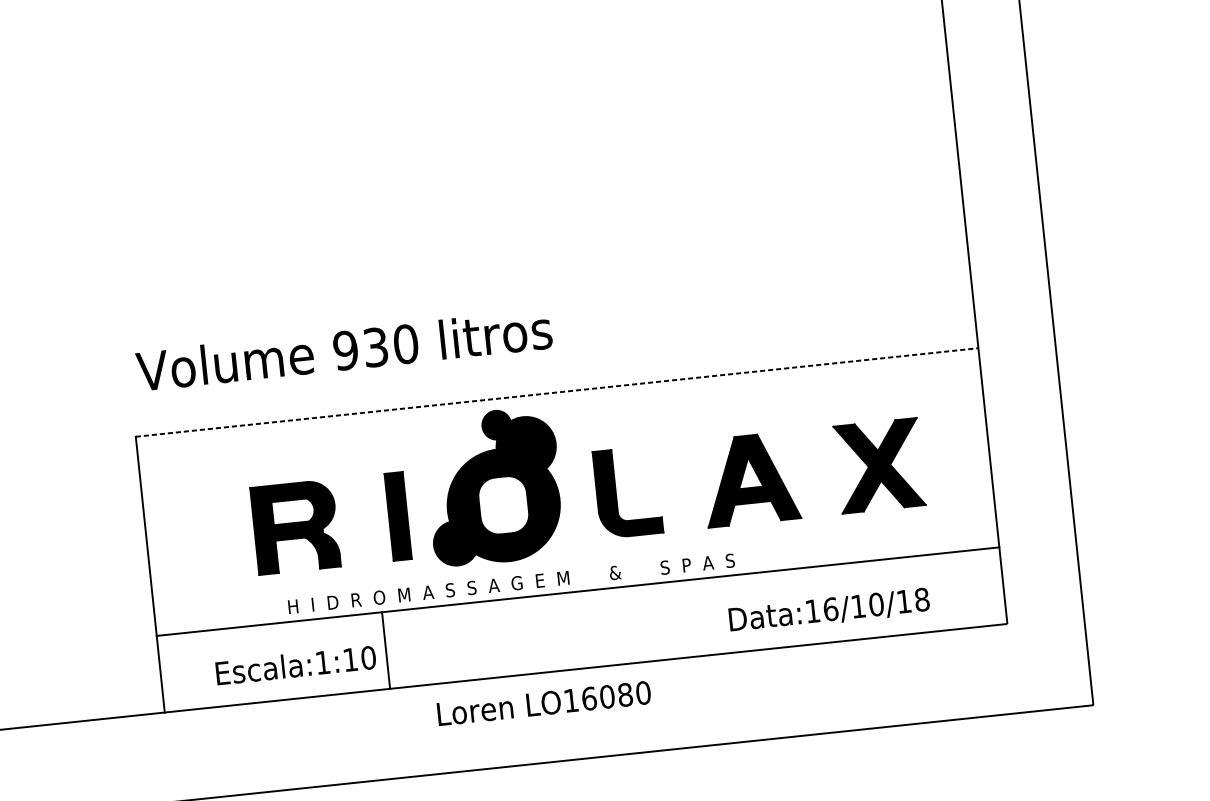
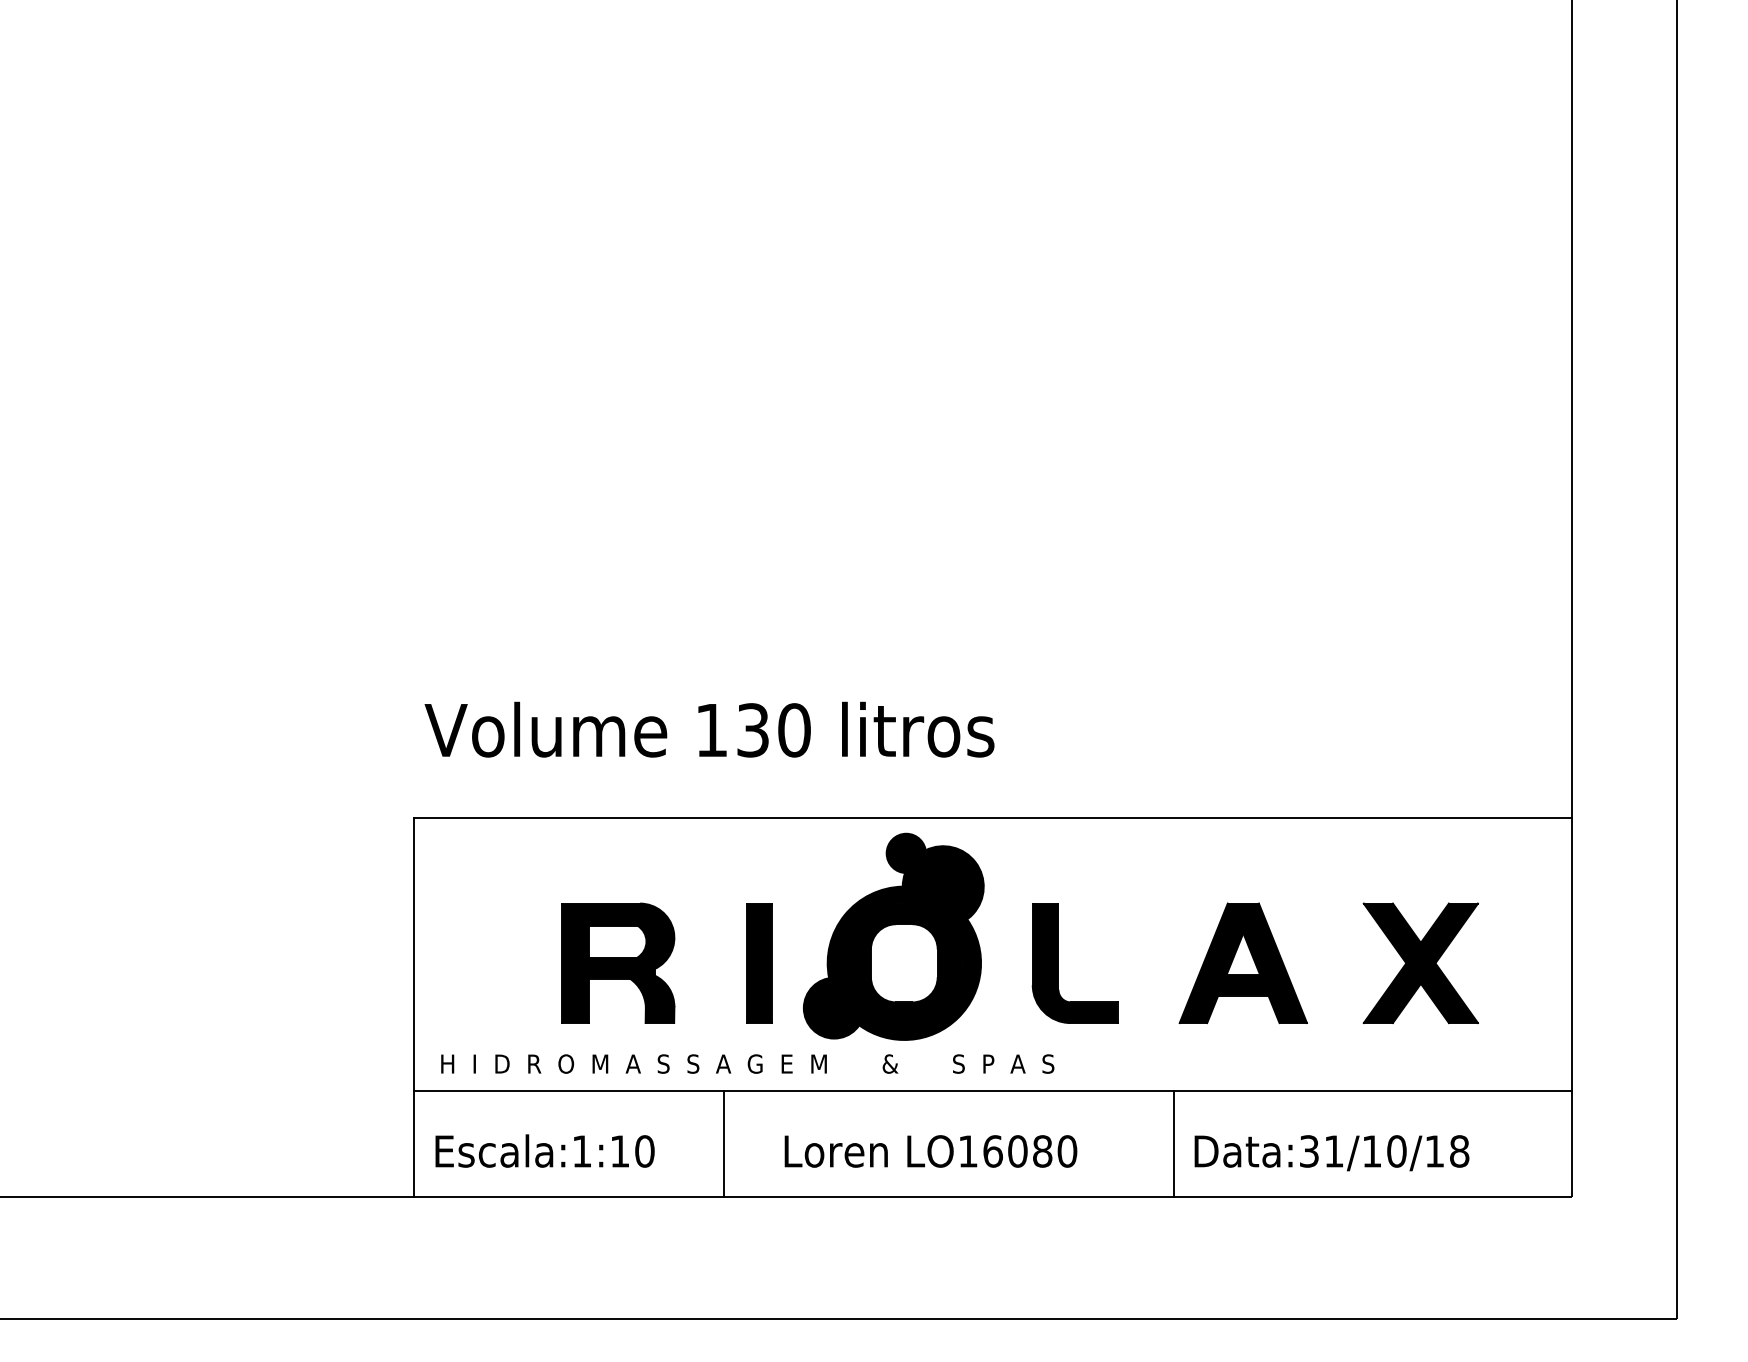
text: (345, 350) -> (711, 730), 930 -> 130
line: (557, 392) -> (993, 817), dashed -> solid
text: (511, 583) -> (747, 1063), moved
text: (822, 610) -> (1322, 1151), Data:16/10/18 -> Data:31/10/18
line: (714, 615) -> (1174, 1143), added
text: (295, 664) -> (544, 1150), moved
text: (543, 703) -> (930, 1151), moved

